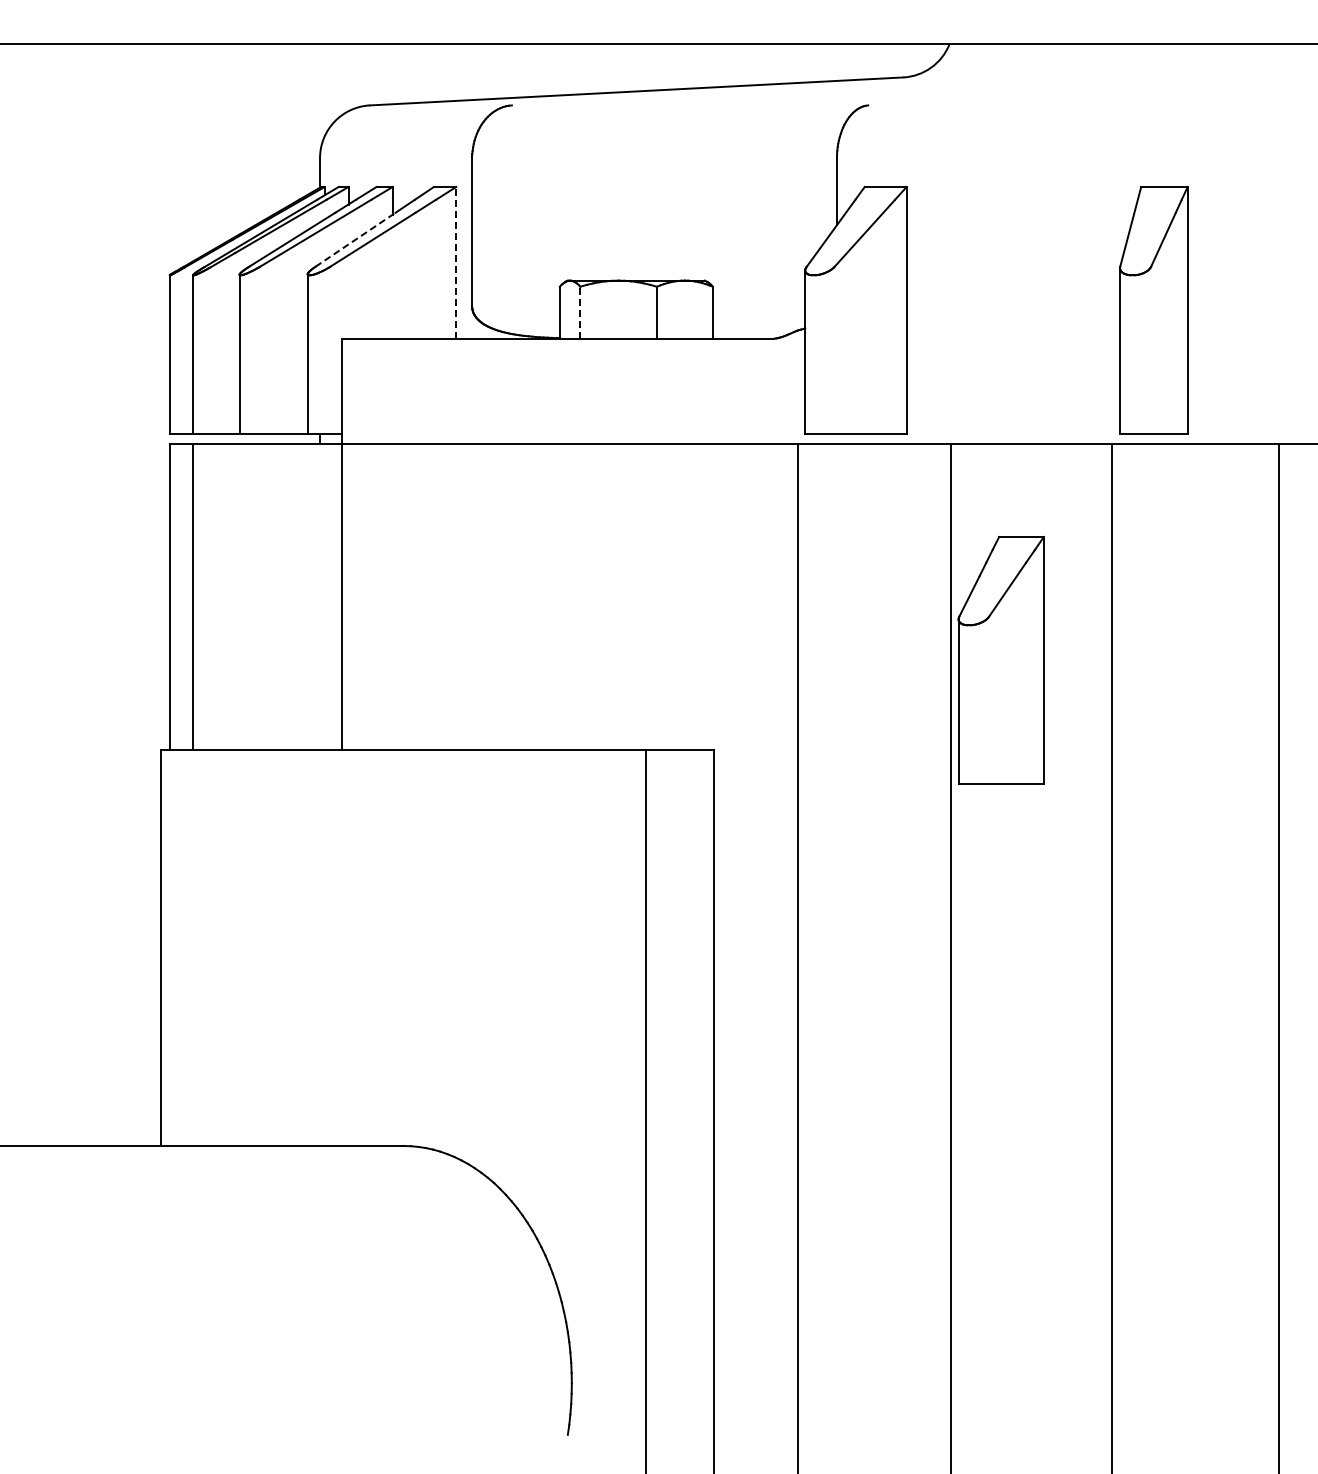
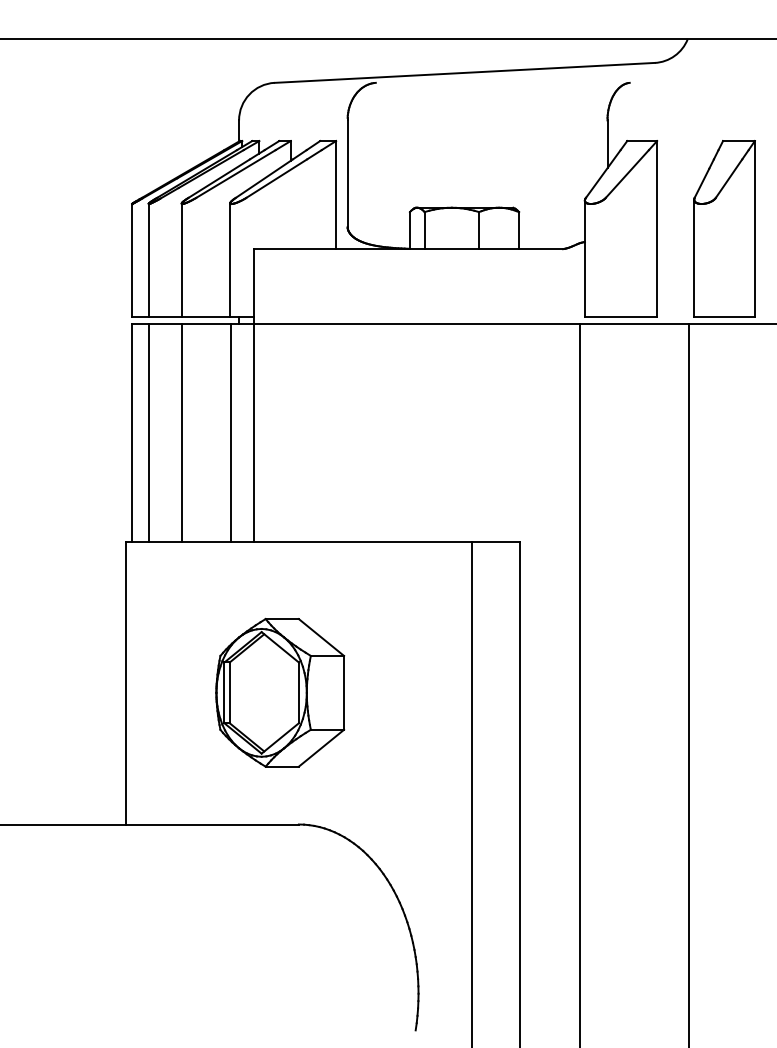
line: (355, 239) -> (264, 178), dashed -> solid
line: (456, 262) -> (336, 194), dashed -> solid
line: (580, 312) -> (424, 230), dashed -> solid
line: (239, 597) -> (181, 433), added
line: (308, 597) -> (230, 433), added
part: (1000, 660) -> (724, 229), moved
part: (377, 960) -> (280, 692), added

